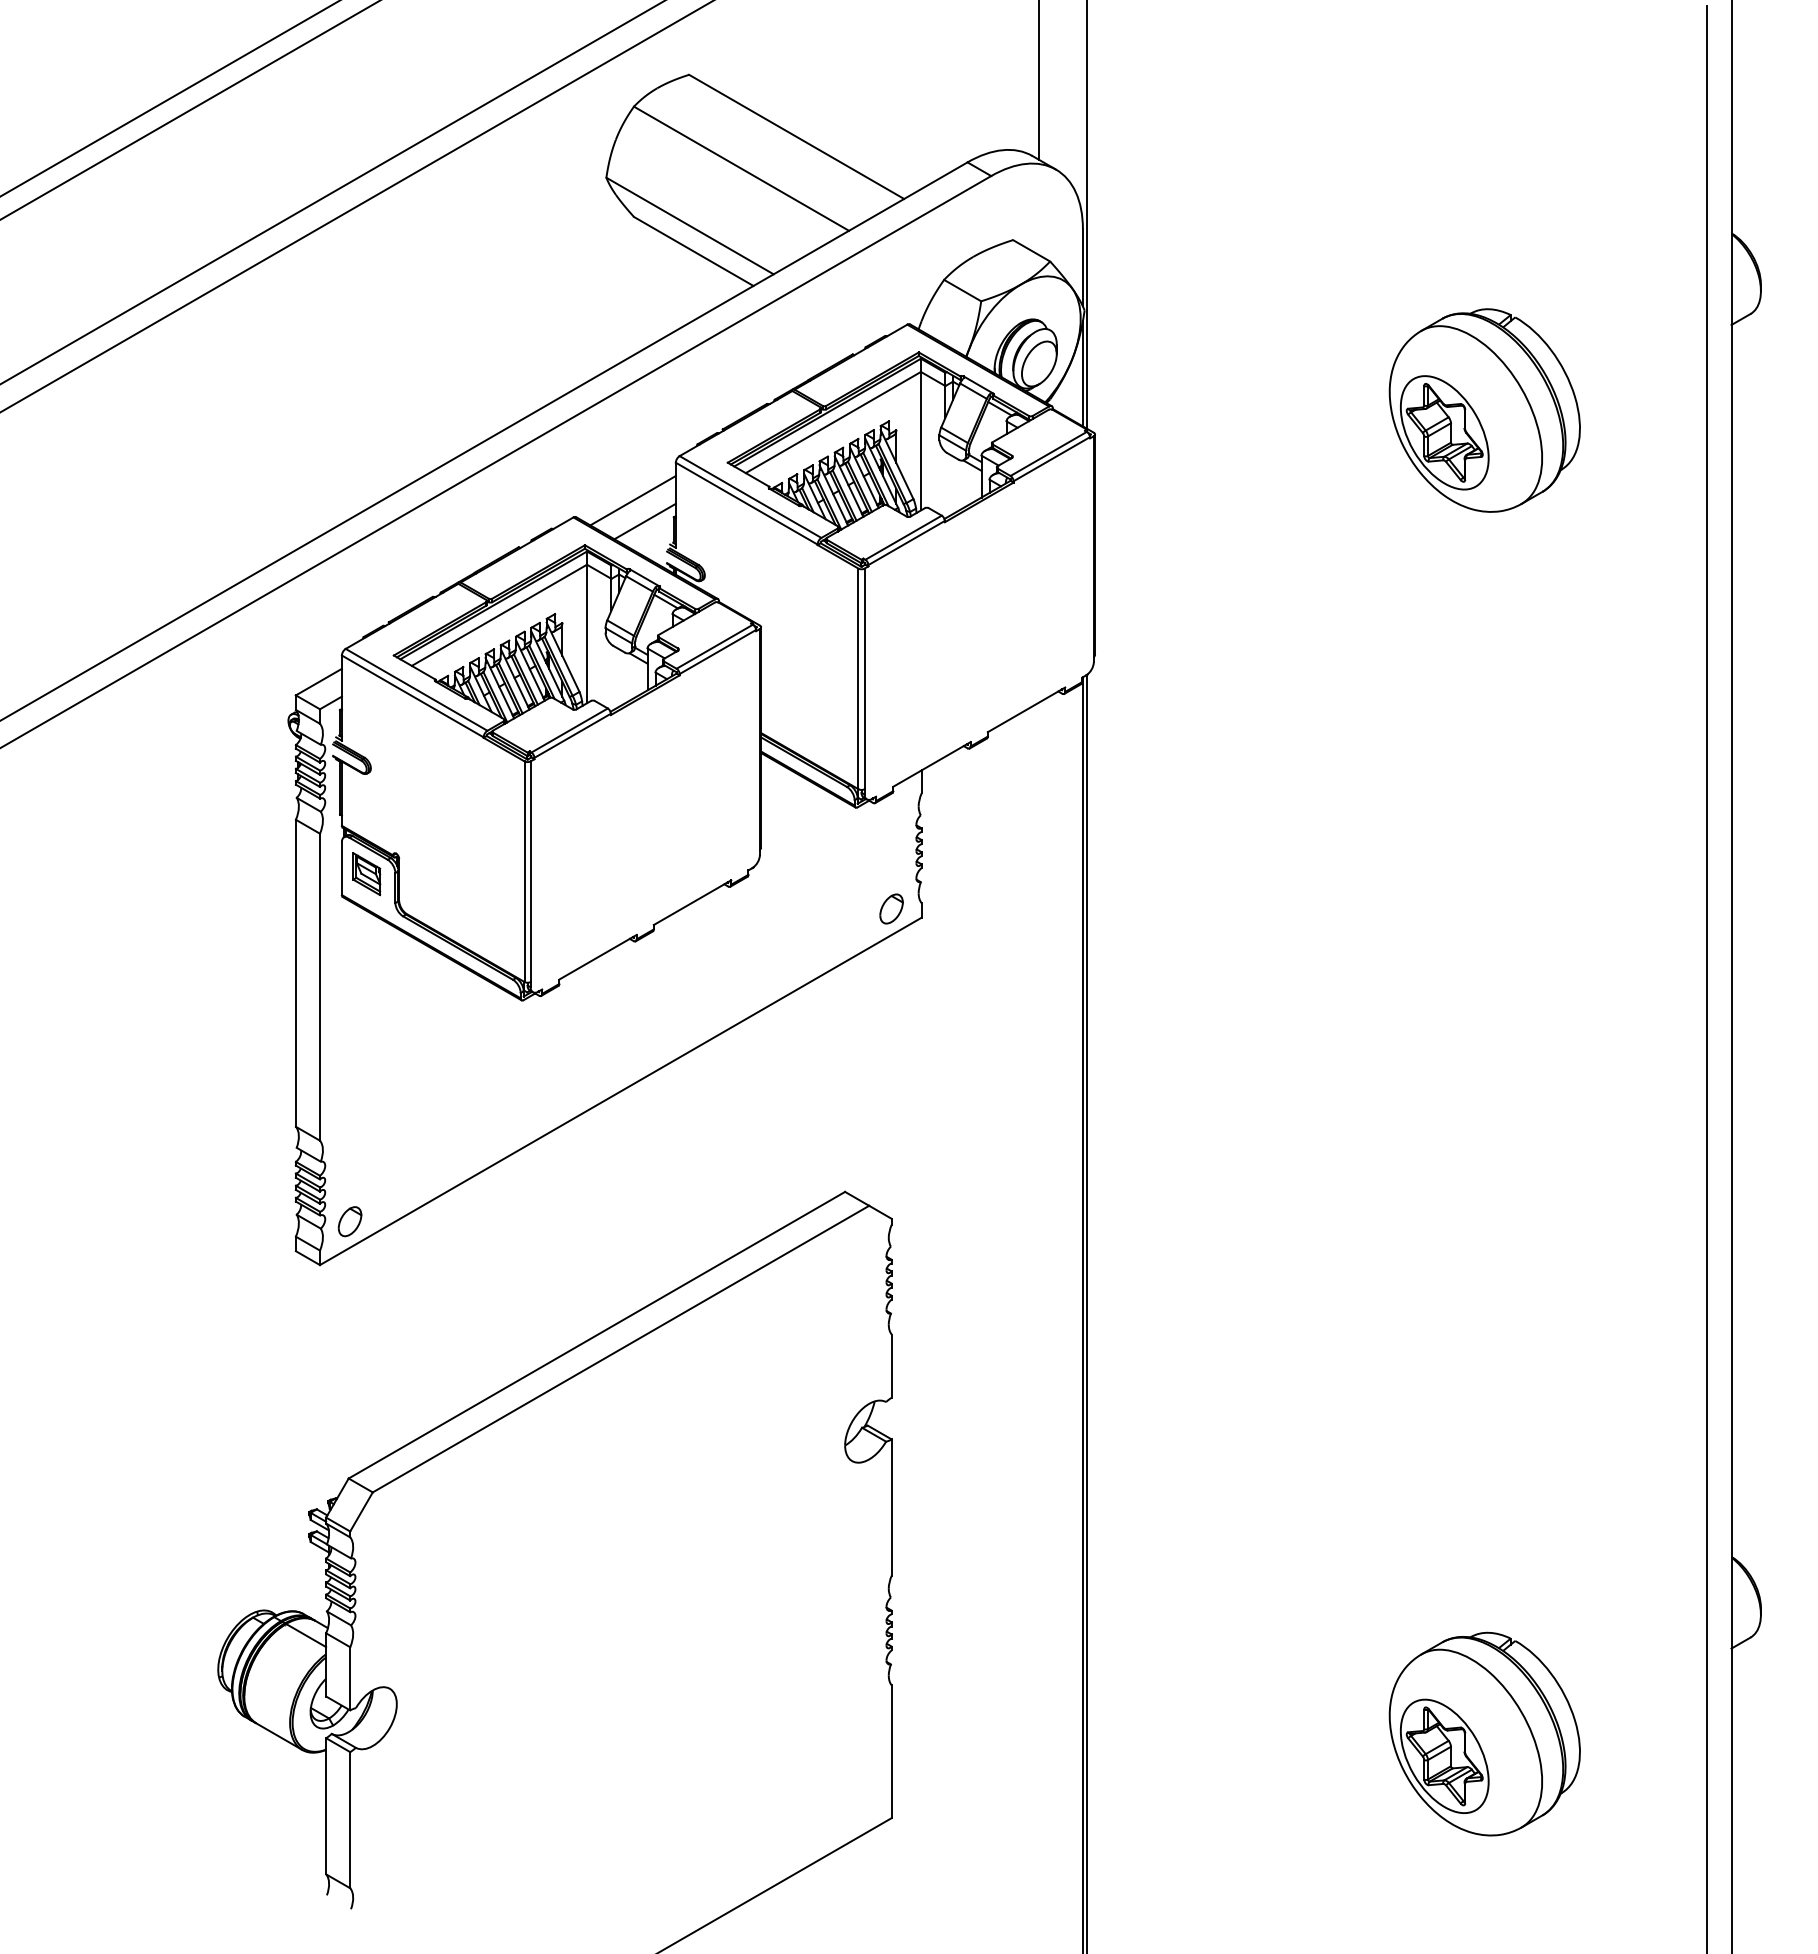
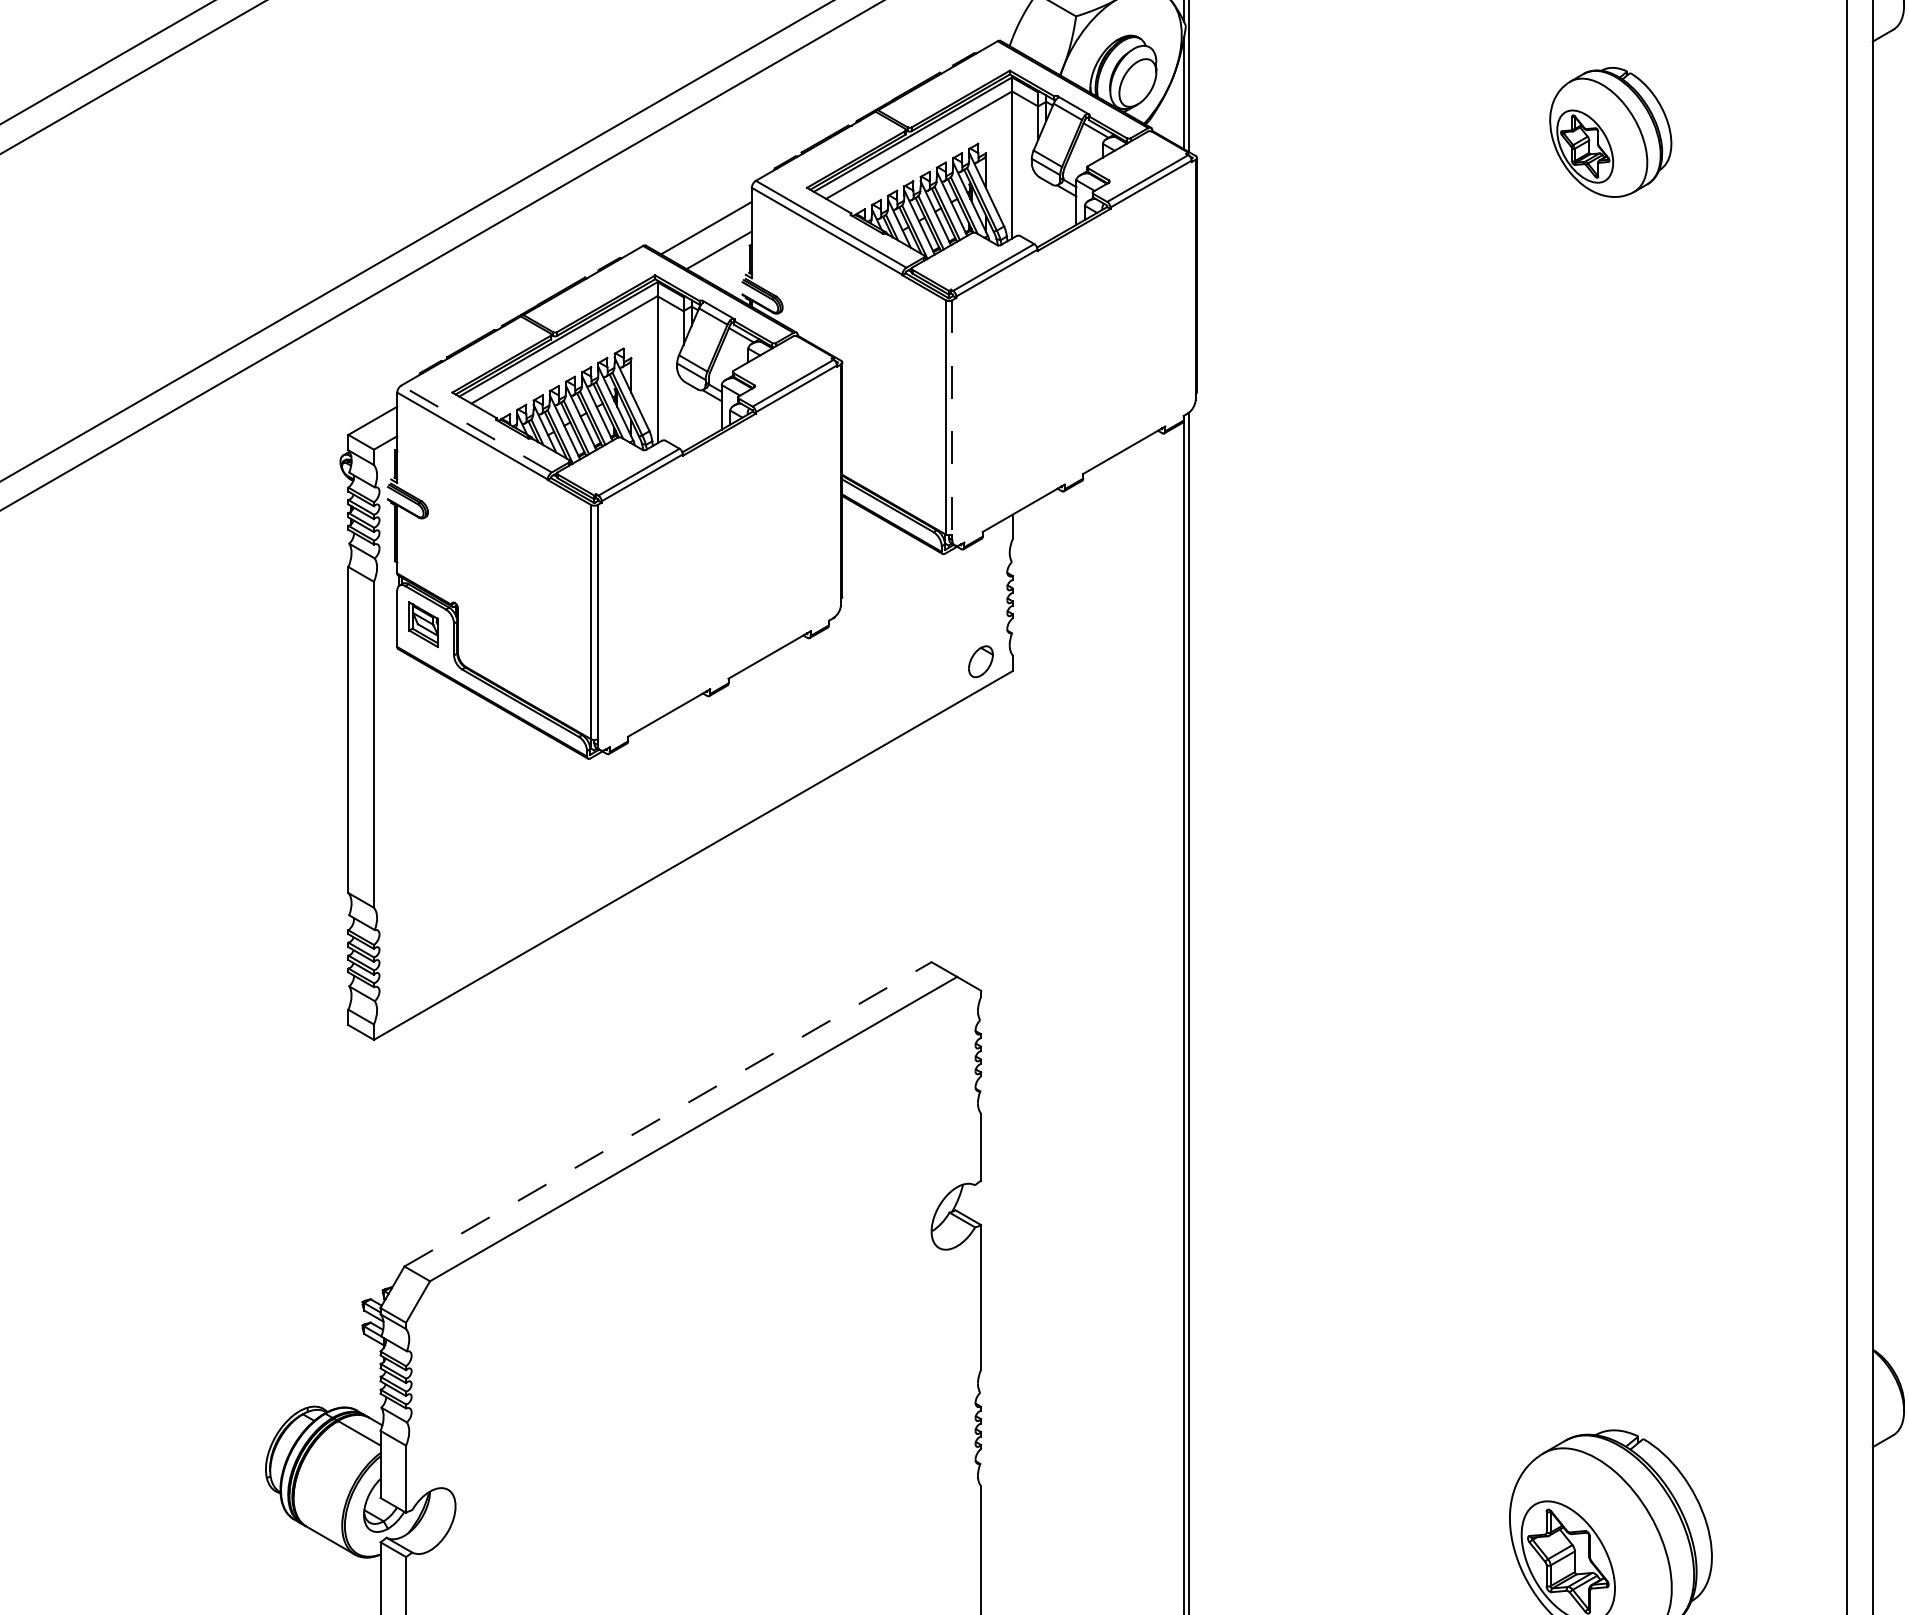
part: (1484, 410) -> (1610, 132), size x0.6
line: (864, 679) -> (952, 418), solid -> dashed
line: (416, 689) -> (476, 428), solid -> dashed
part: (349, 1221) -> (405, 993), removed
line: (596, 1335) -> (667, 1114), solid -> dashed

